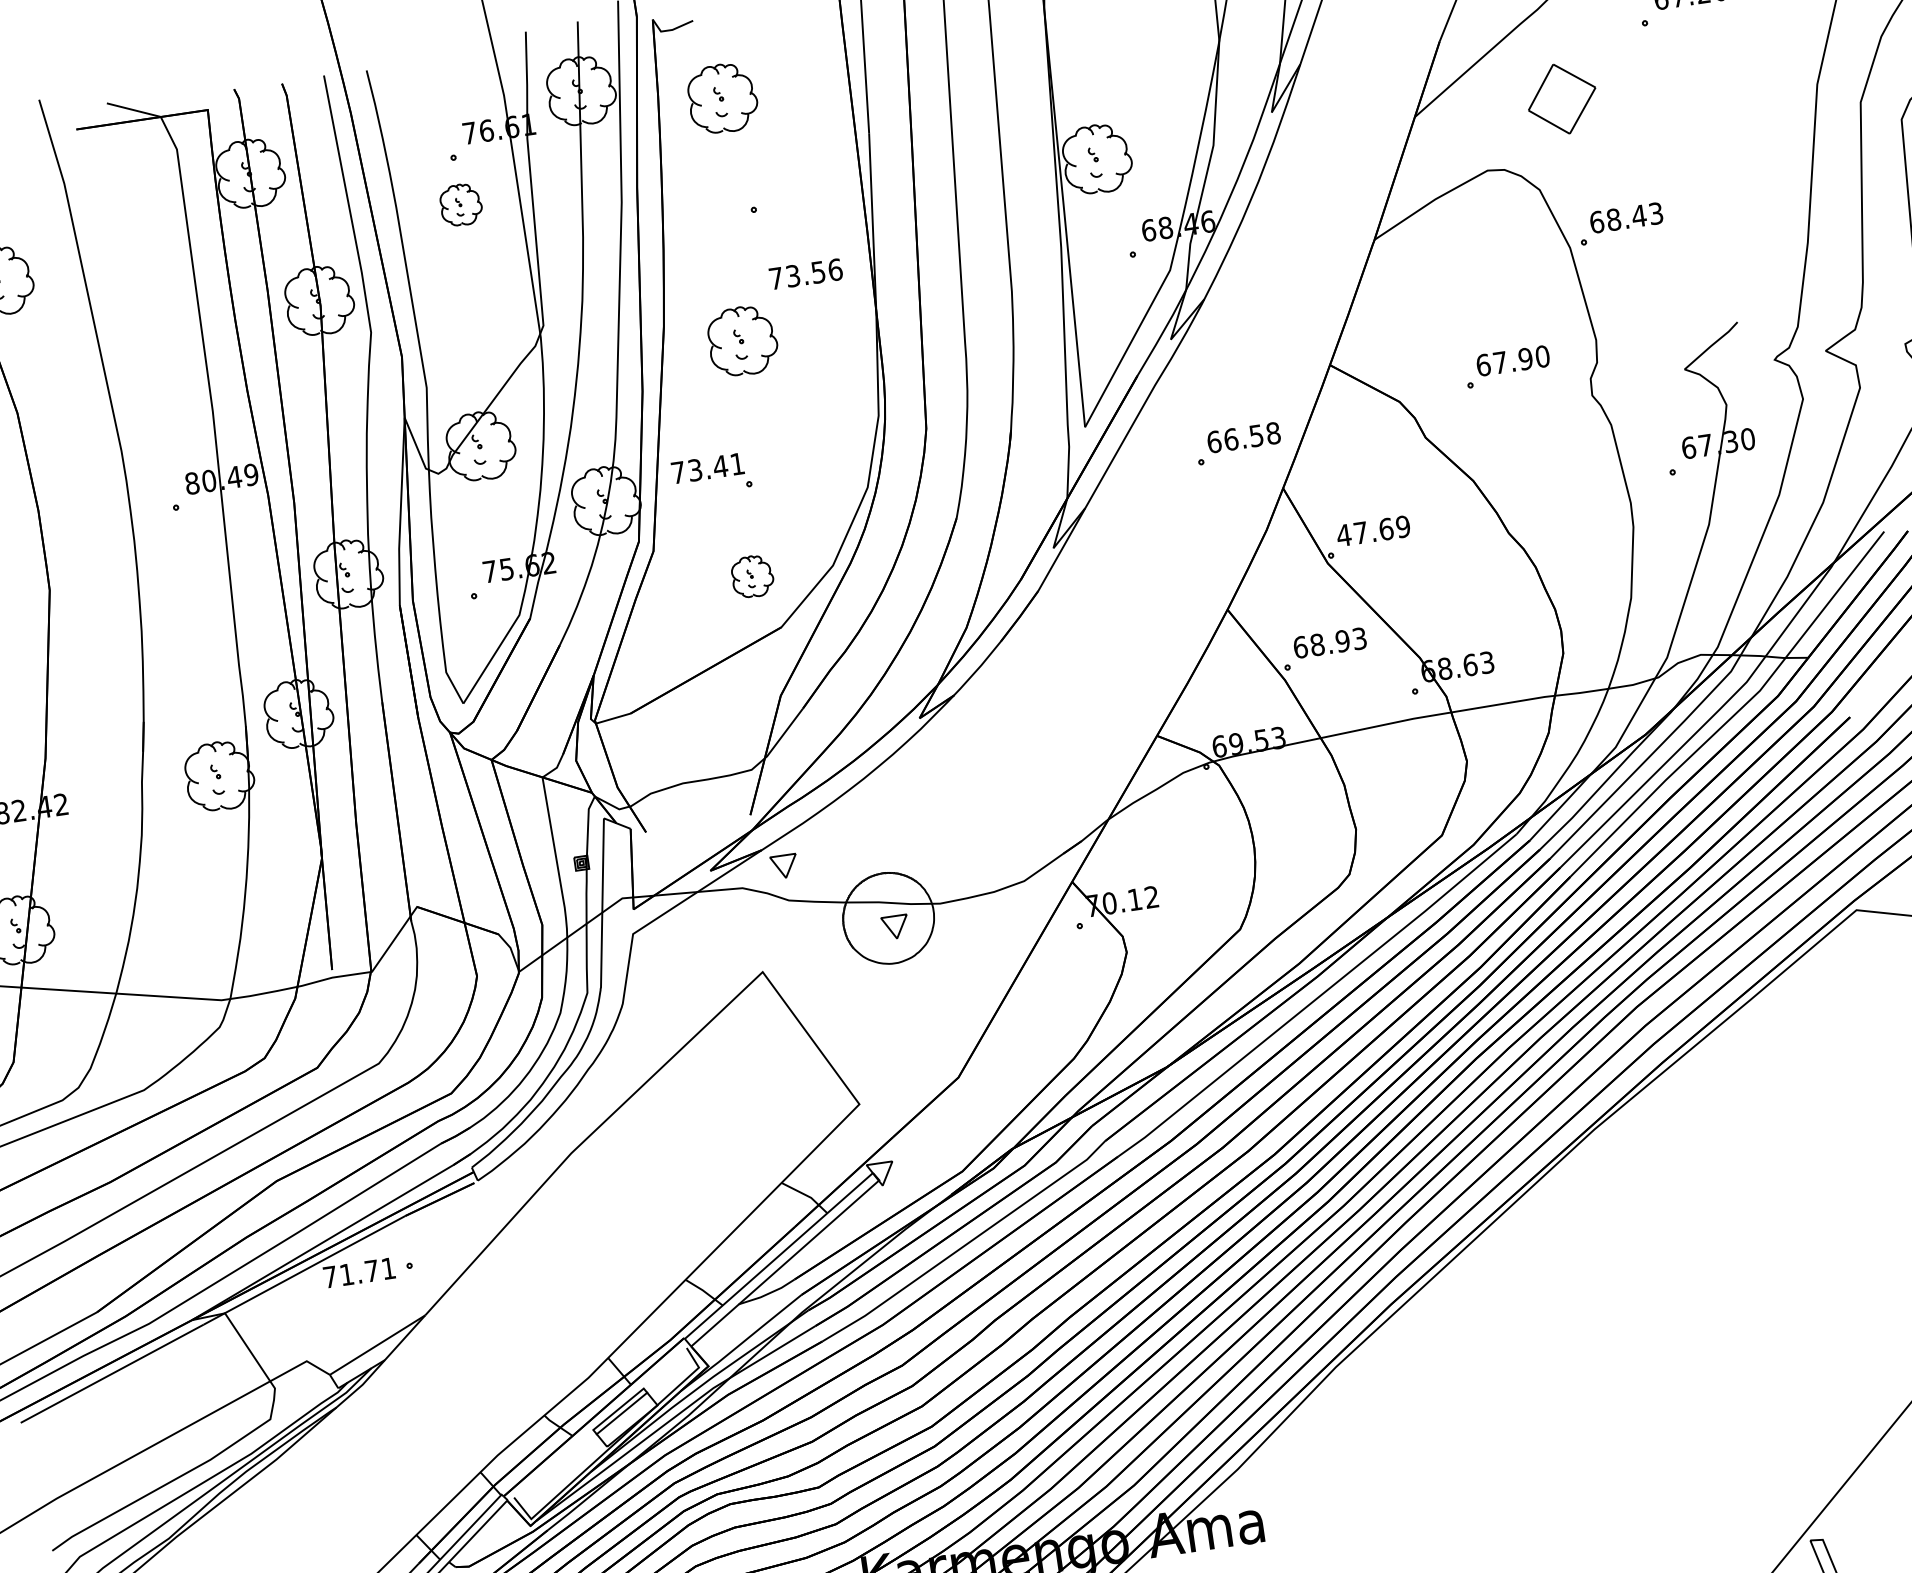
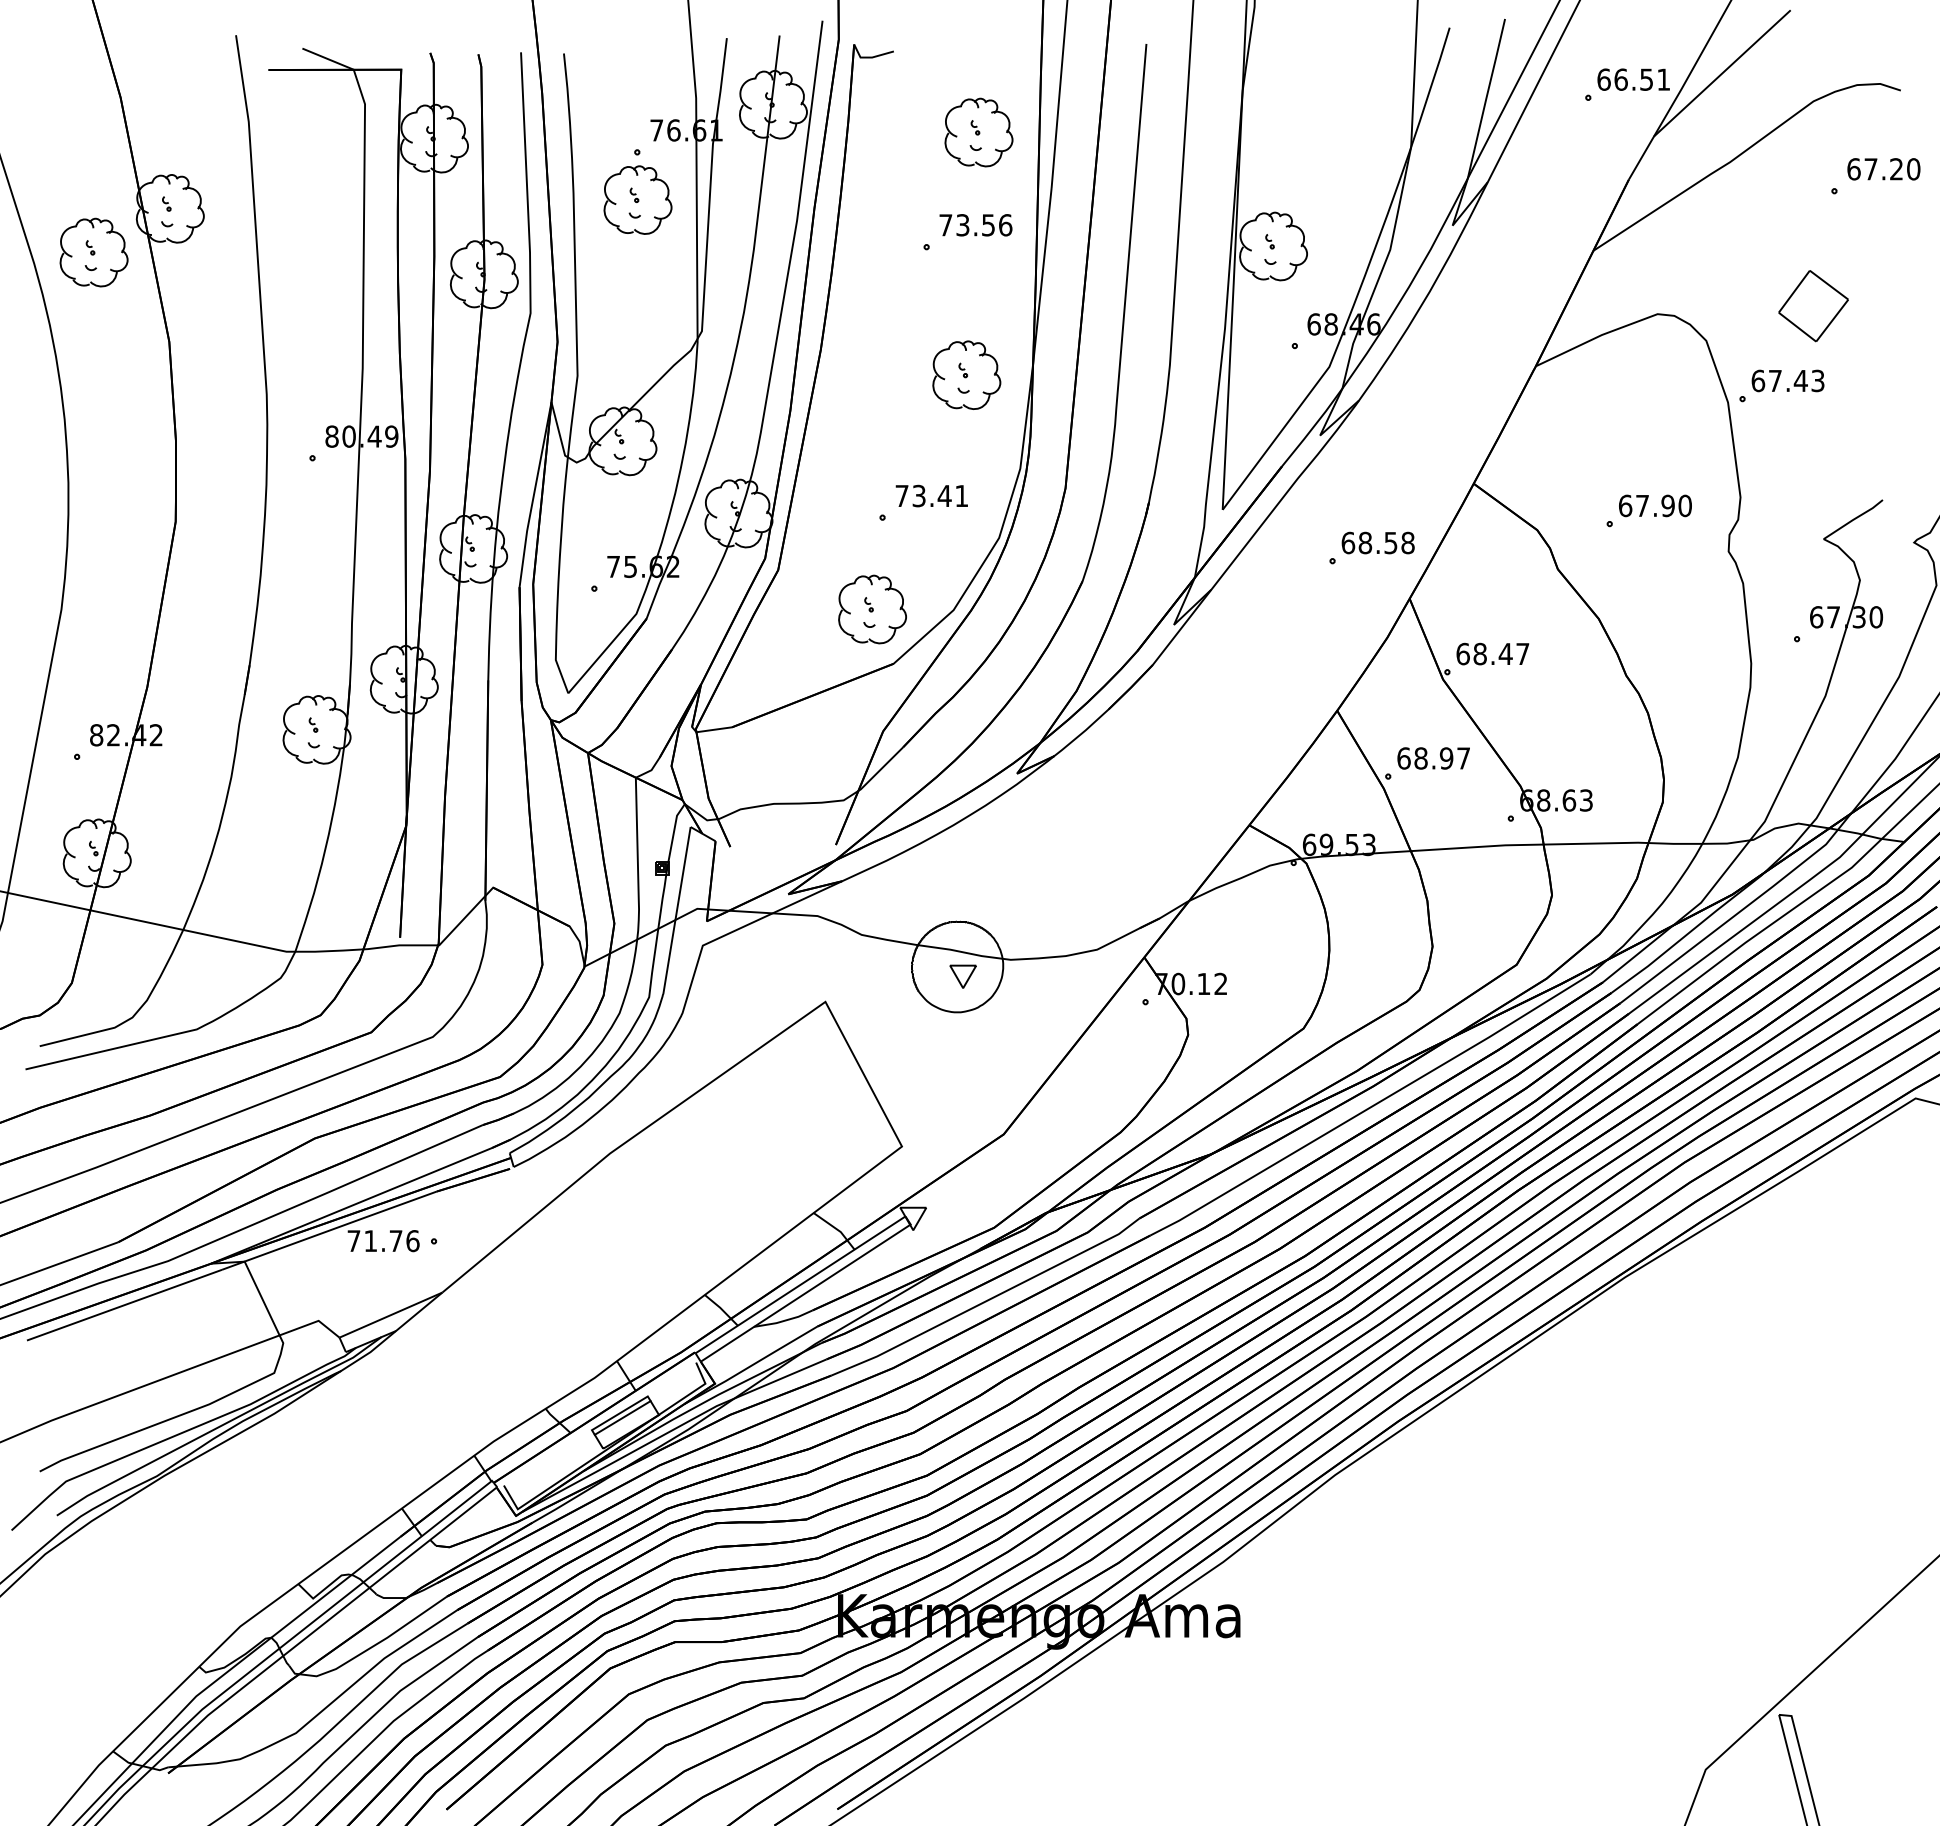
part: (722, 98) -> (978, 132), moved
part: (1562, 99) -> (1813, 306), moved
part: (460, 204) -> (637, 199), size x1.67
text: (1613, 219) -> (1775, 380), 68.43 -> 67.43
text: (805, 274) -> (975, 225), moved
part: (742, 340) -> (966, 374), moved
text: (1231, 439) -> (1365, 542), 66.58 -> 68.58
text: (707, 467) -> (931, 495), moved
text: (1373, 530) -> (1492, 653), 47.69 -> 68.47
part: (752, 576) -> (872, 609), size x1.67
text: (1359, 638) -> (1463, 758), 68.93 -> 68.97
part: (783, 866) -> (861, 900), removed
text: (388, 1269) -> (412, 1241), 71.71 -> 71.76

